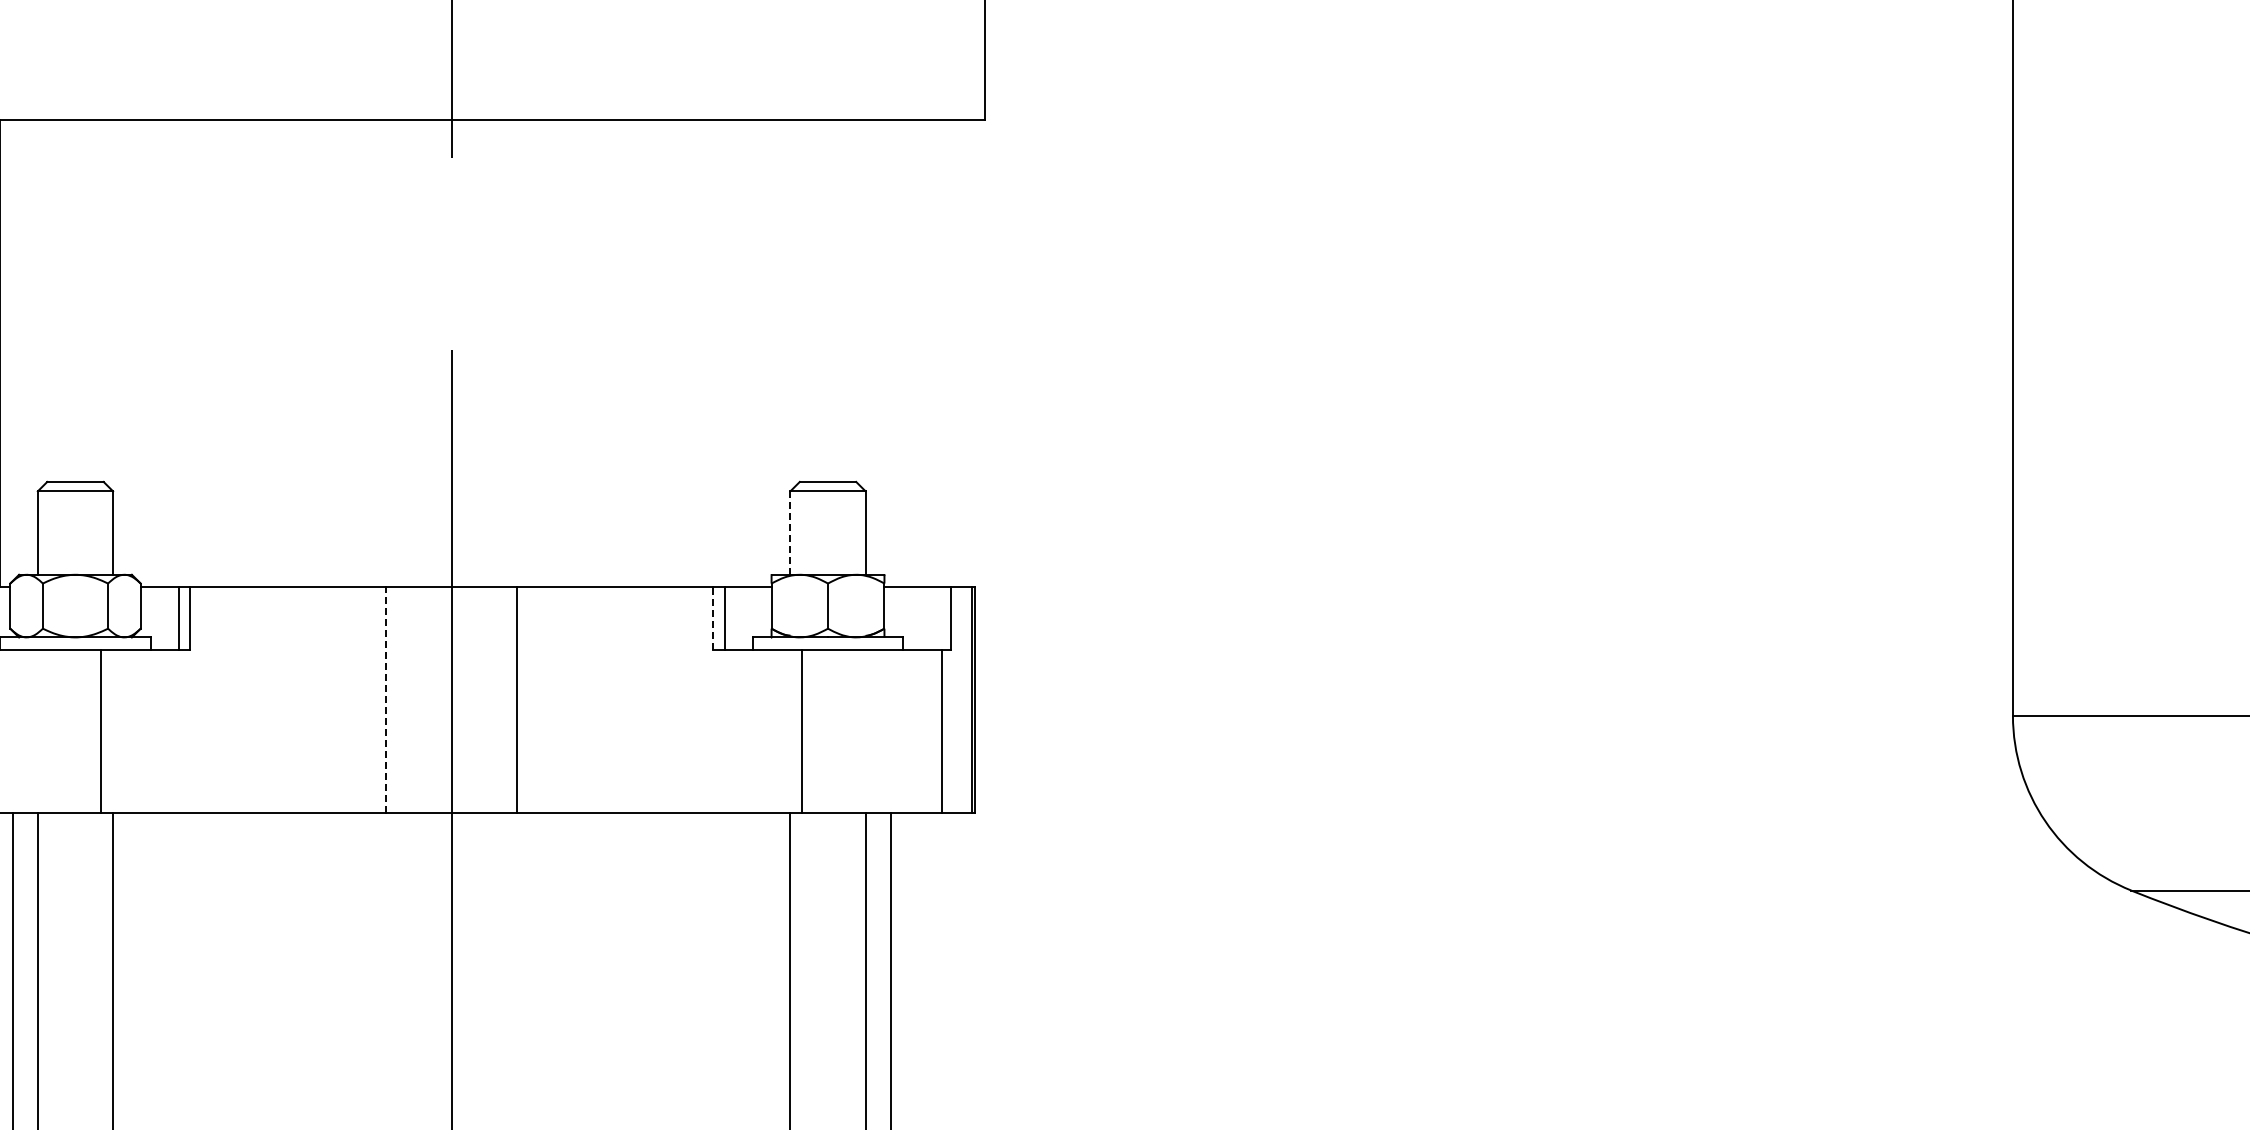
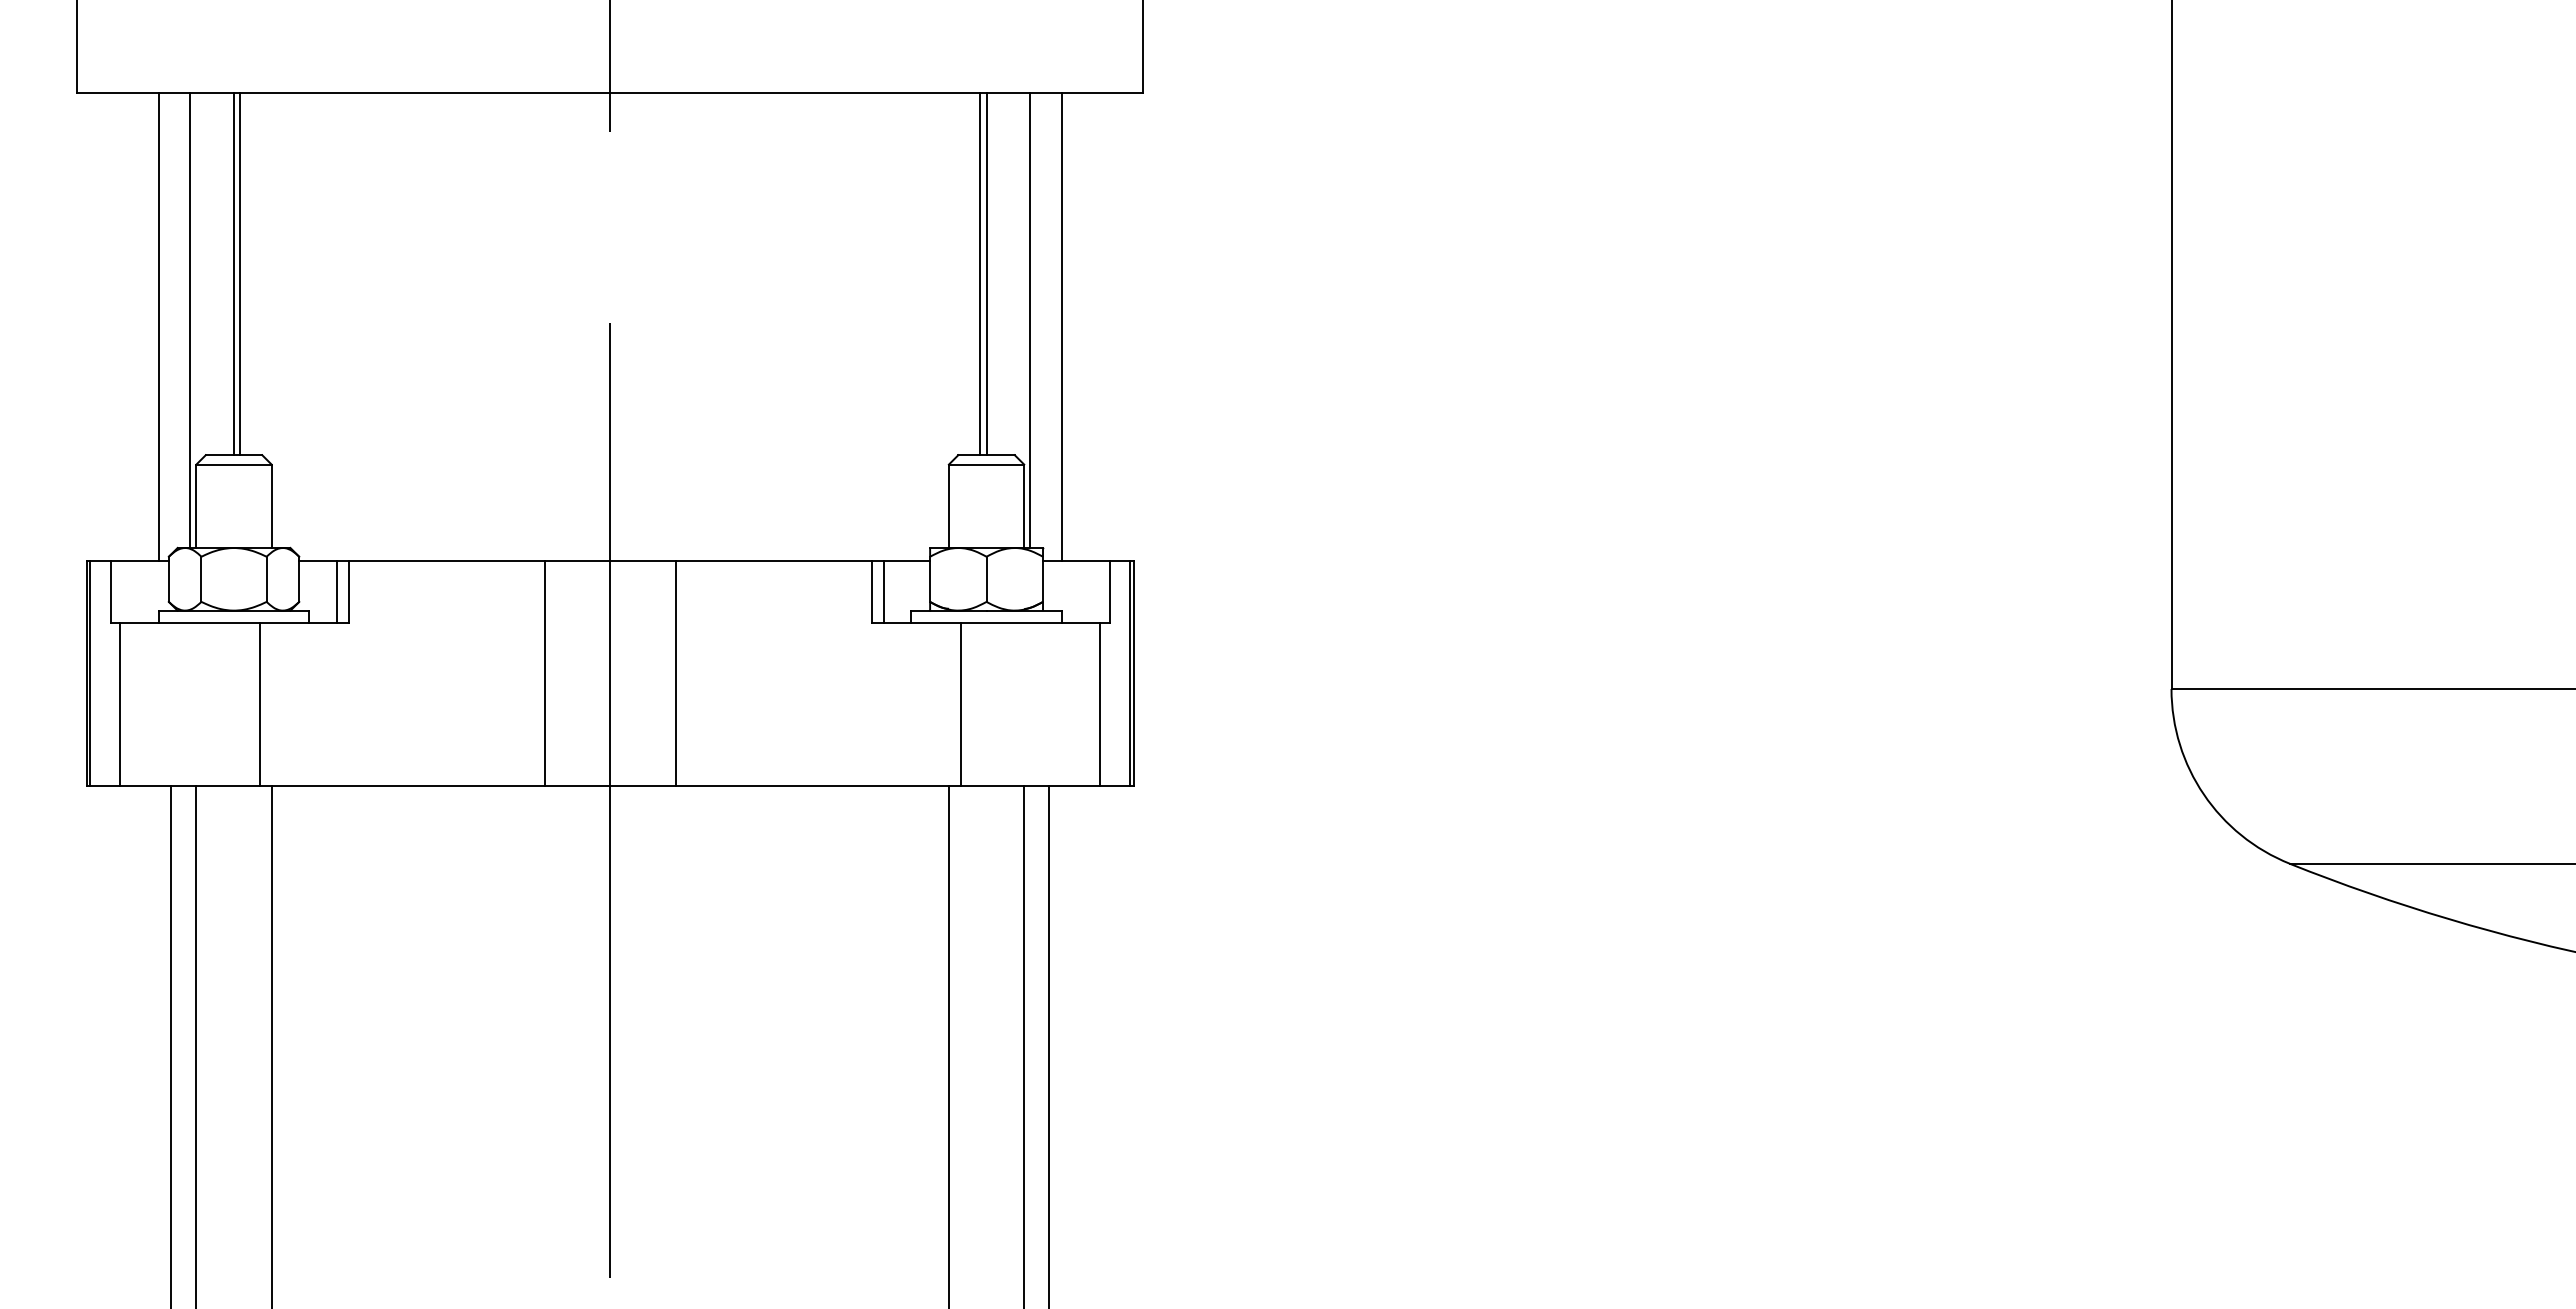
line: (75, 301) -> (234, 274), added
line: (81, 301) -> (240, 274), added
line: (821, 301) -> (980, 274), added
line: (827, 301) -> (986, 274), added
line: (31, 347) -> (190, 320), added
line: (871, 347) -> (1030, 320), added
line: (902, 353) -> (1061, 326), added
line: (789, 533) -> (948, 506), dashed -> solid
line: (712, 618) -> (871, 591), dashed -> solid
line: (385, 700) -> (544, 673), dashed -> solid

